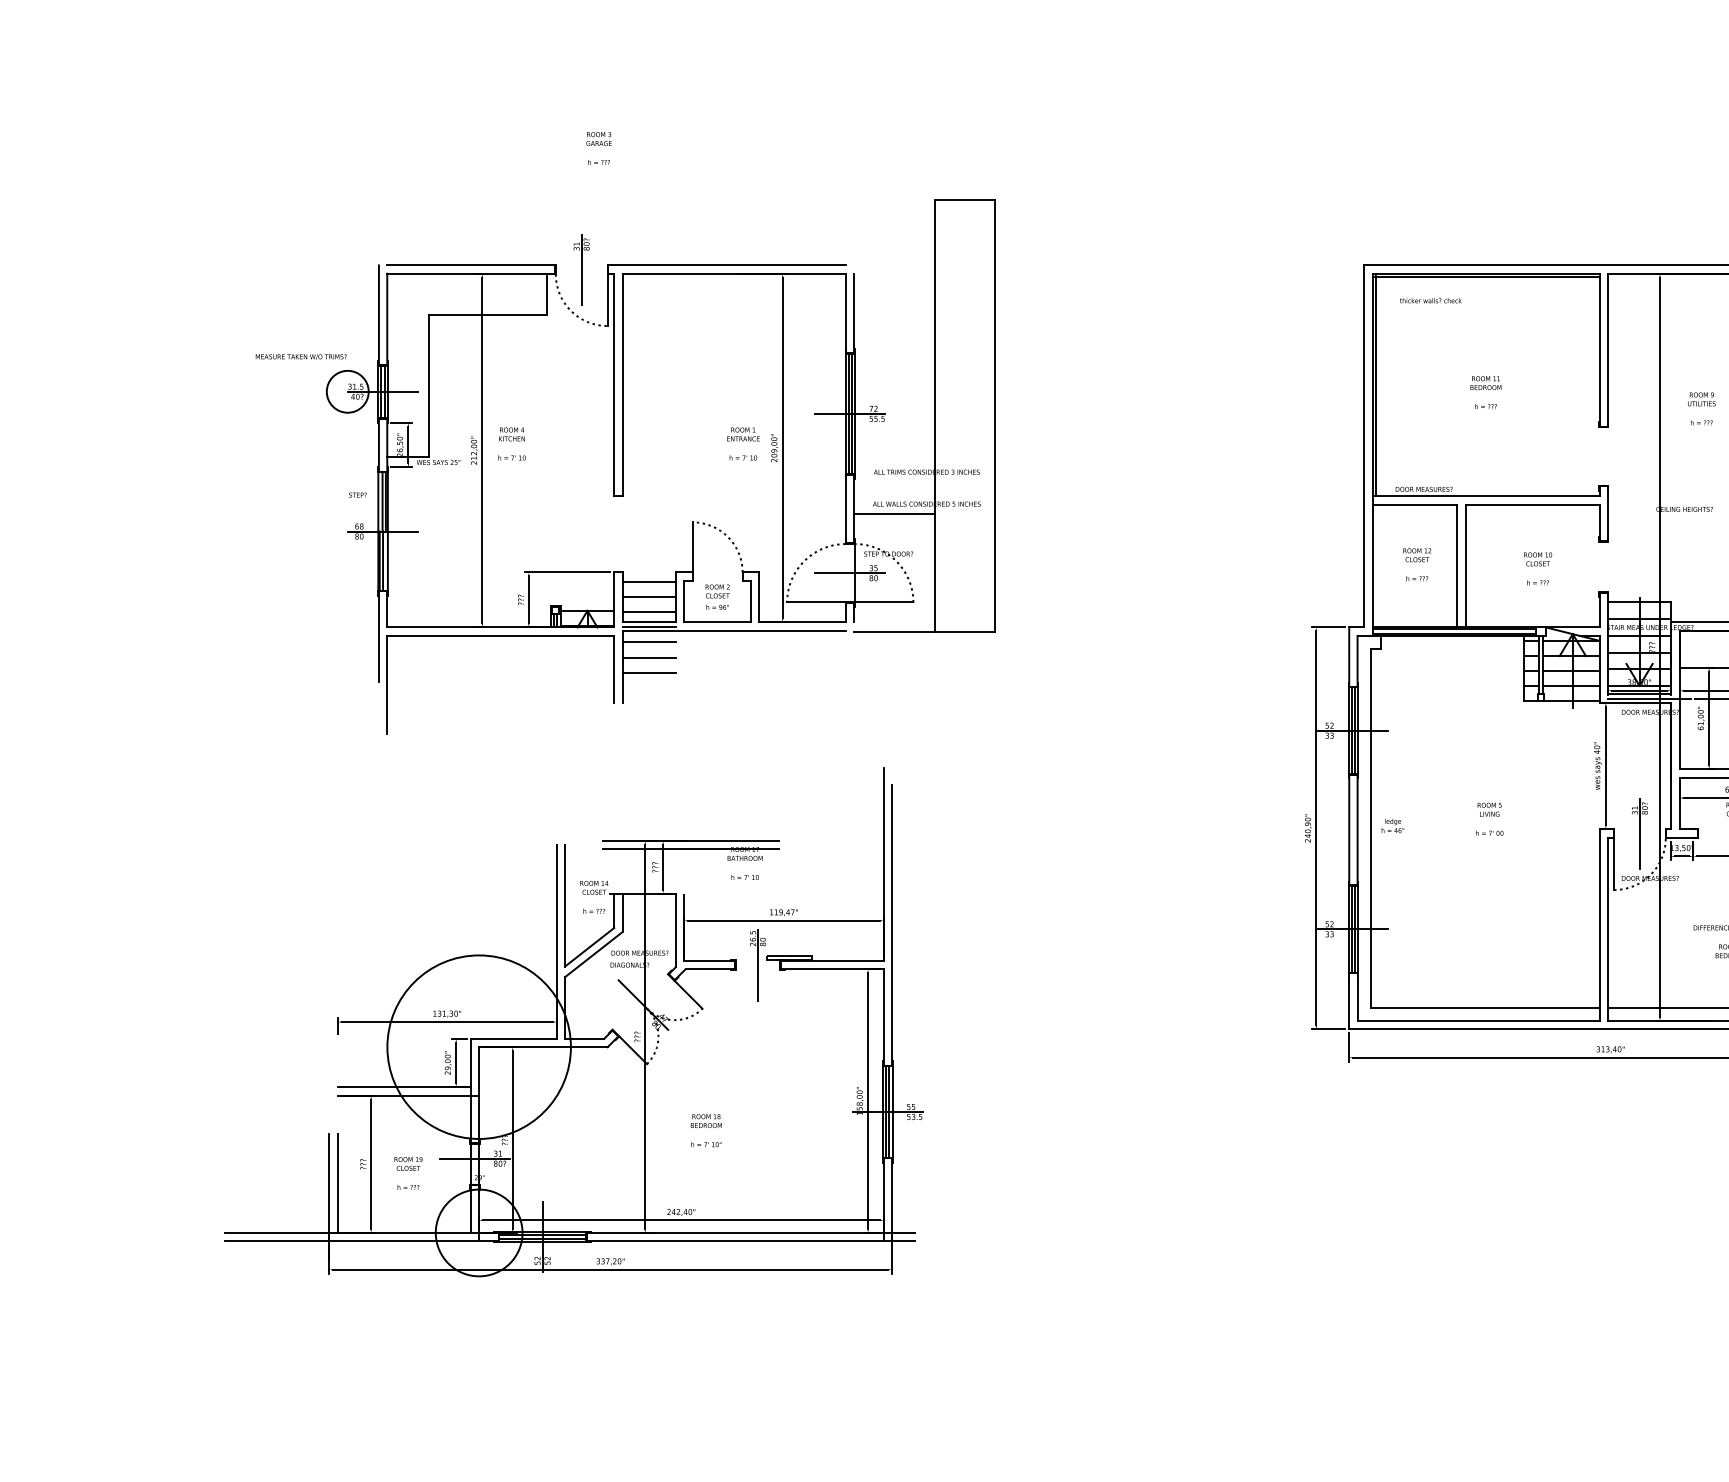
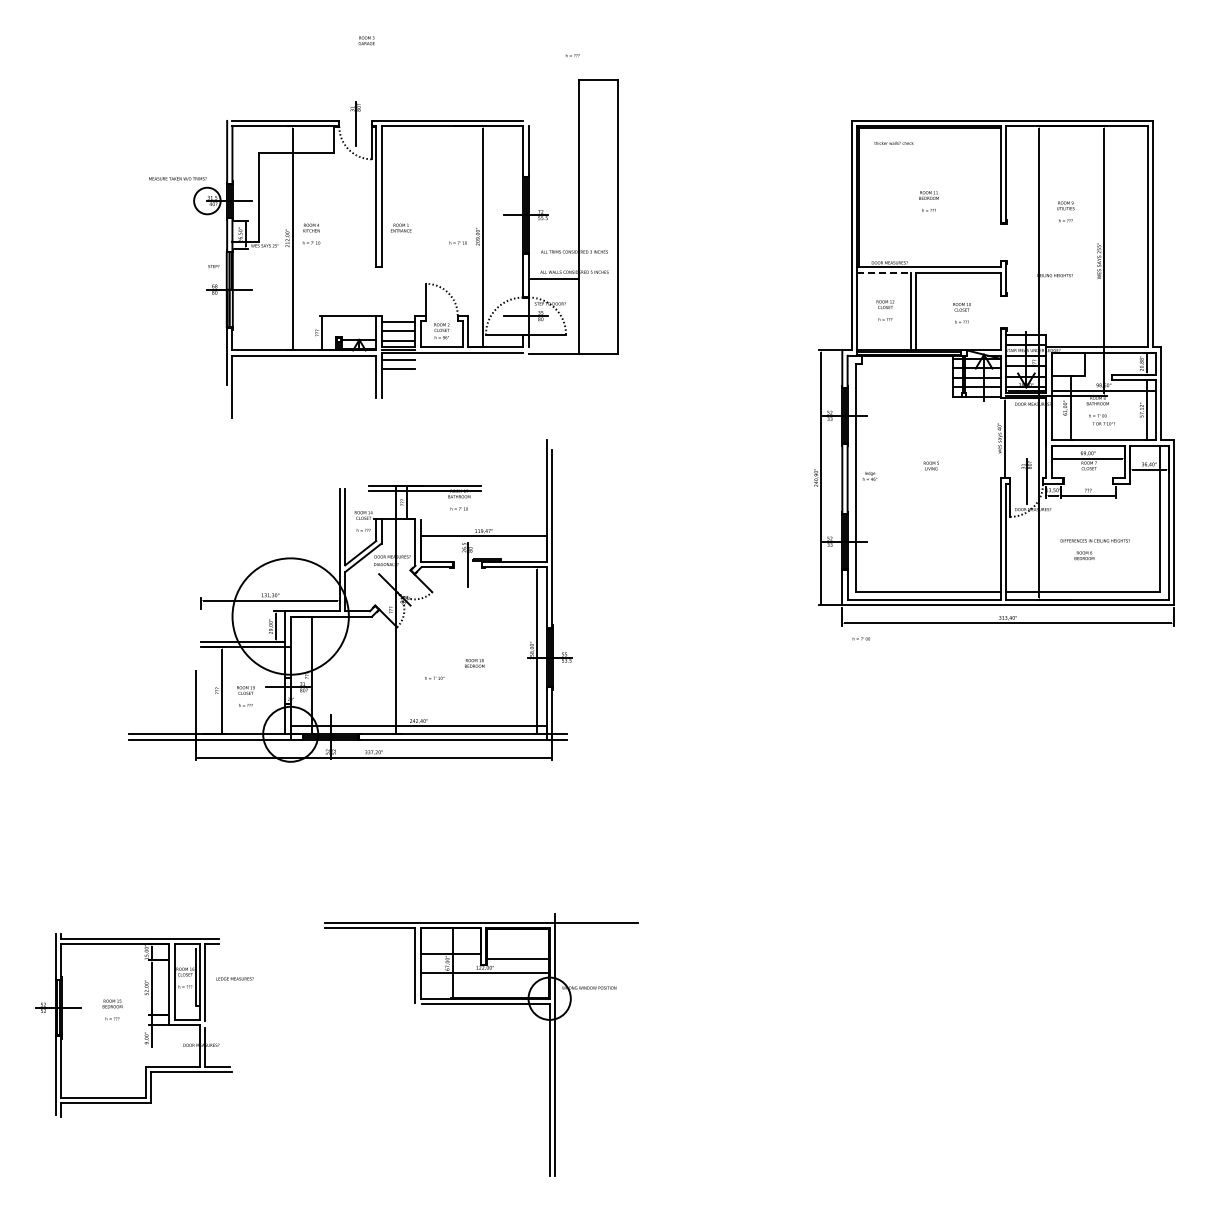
text: (598, 162) -> (572, 55), moved
text: (743, 433) -> (401, 227), moved
line: (1414, 504) -> (883, 272), solid -> dashed
line: (649, 673) -> (398, 379), removed
text: (1488, 832) -> (860, 638), moved
text: (705, 1121) -> (474, 663), moved
line: (338, 1182) -> (201, 702), removed

